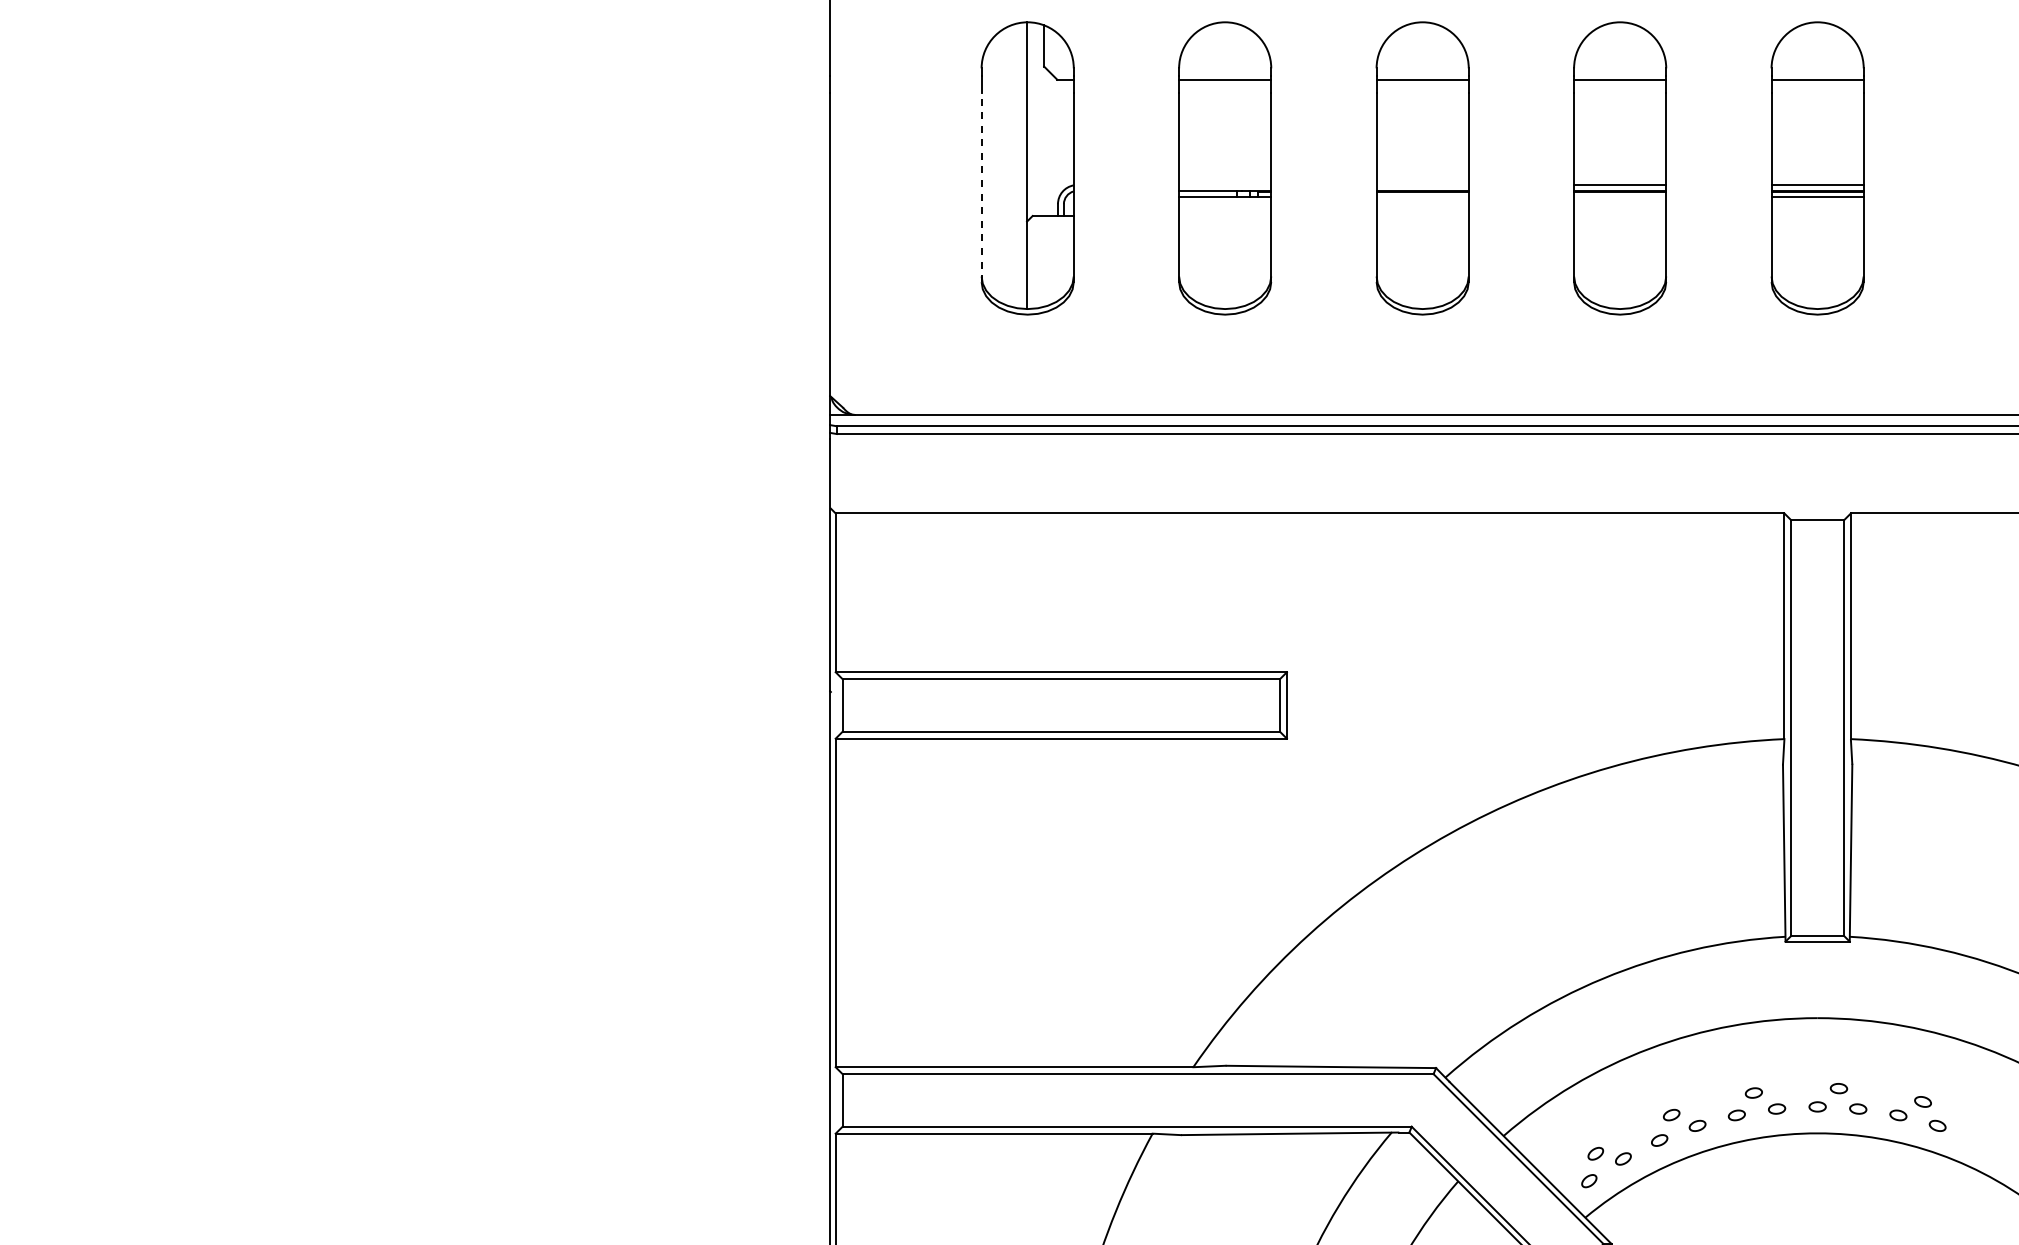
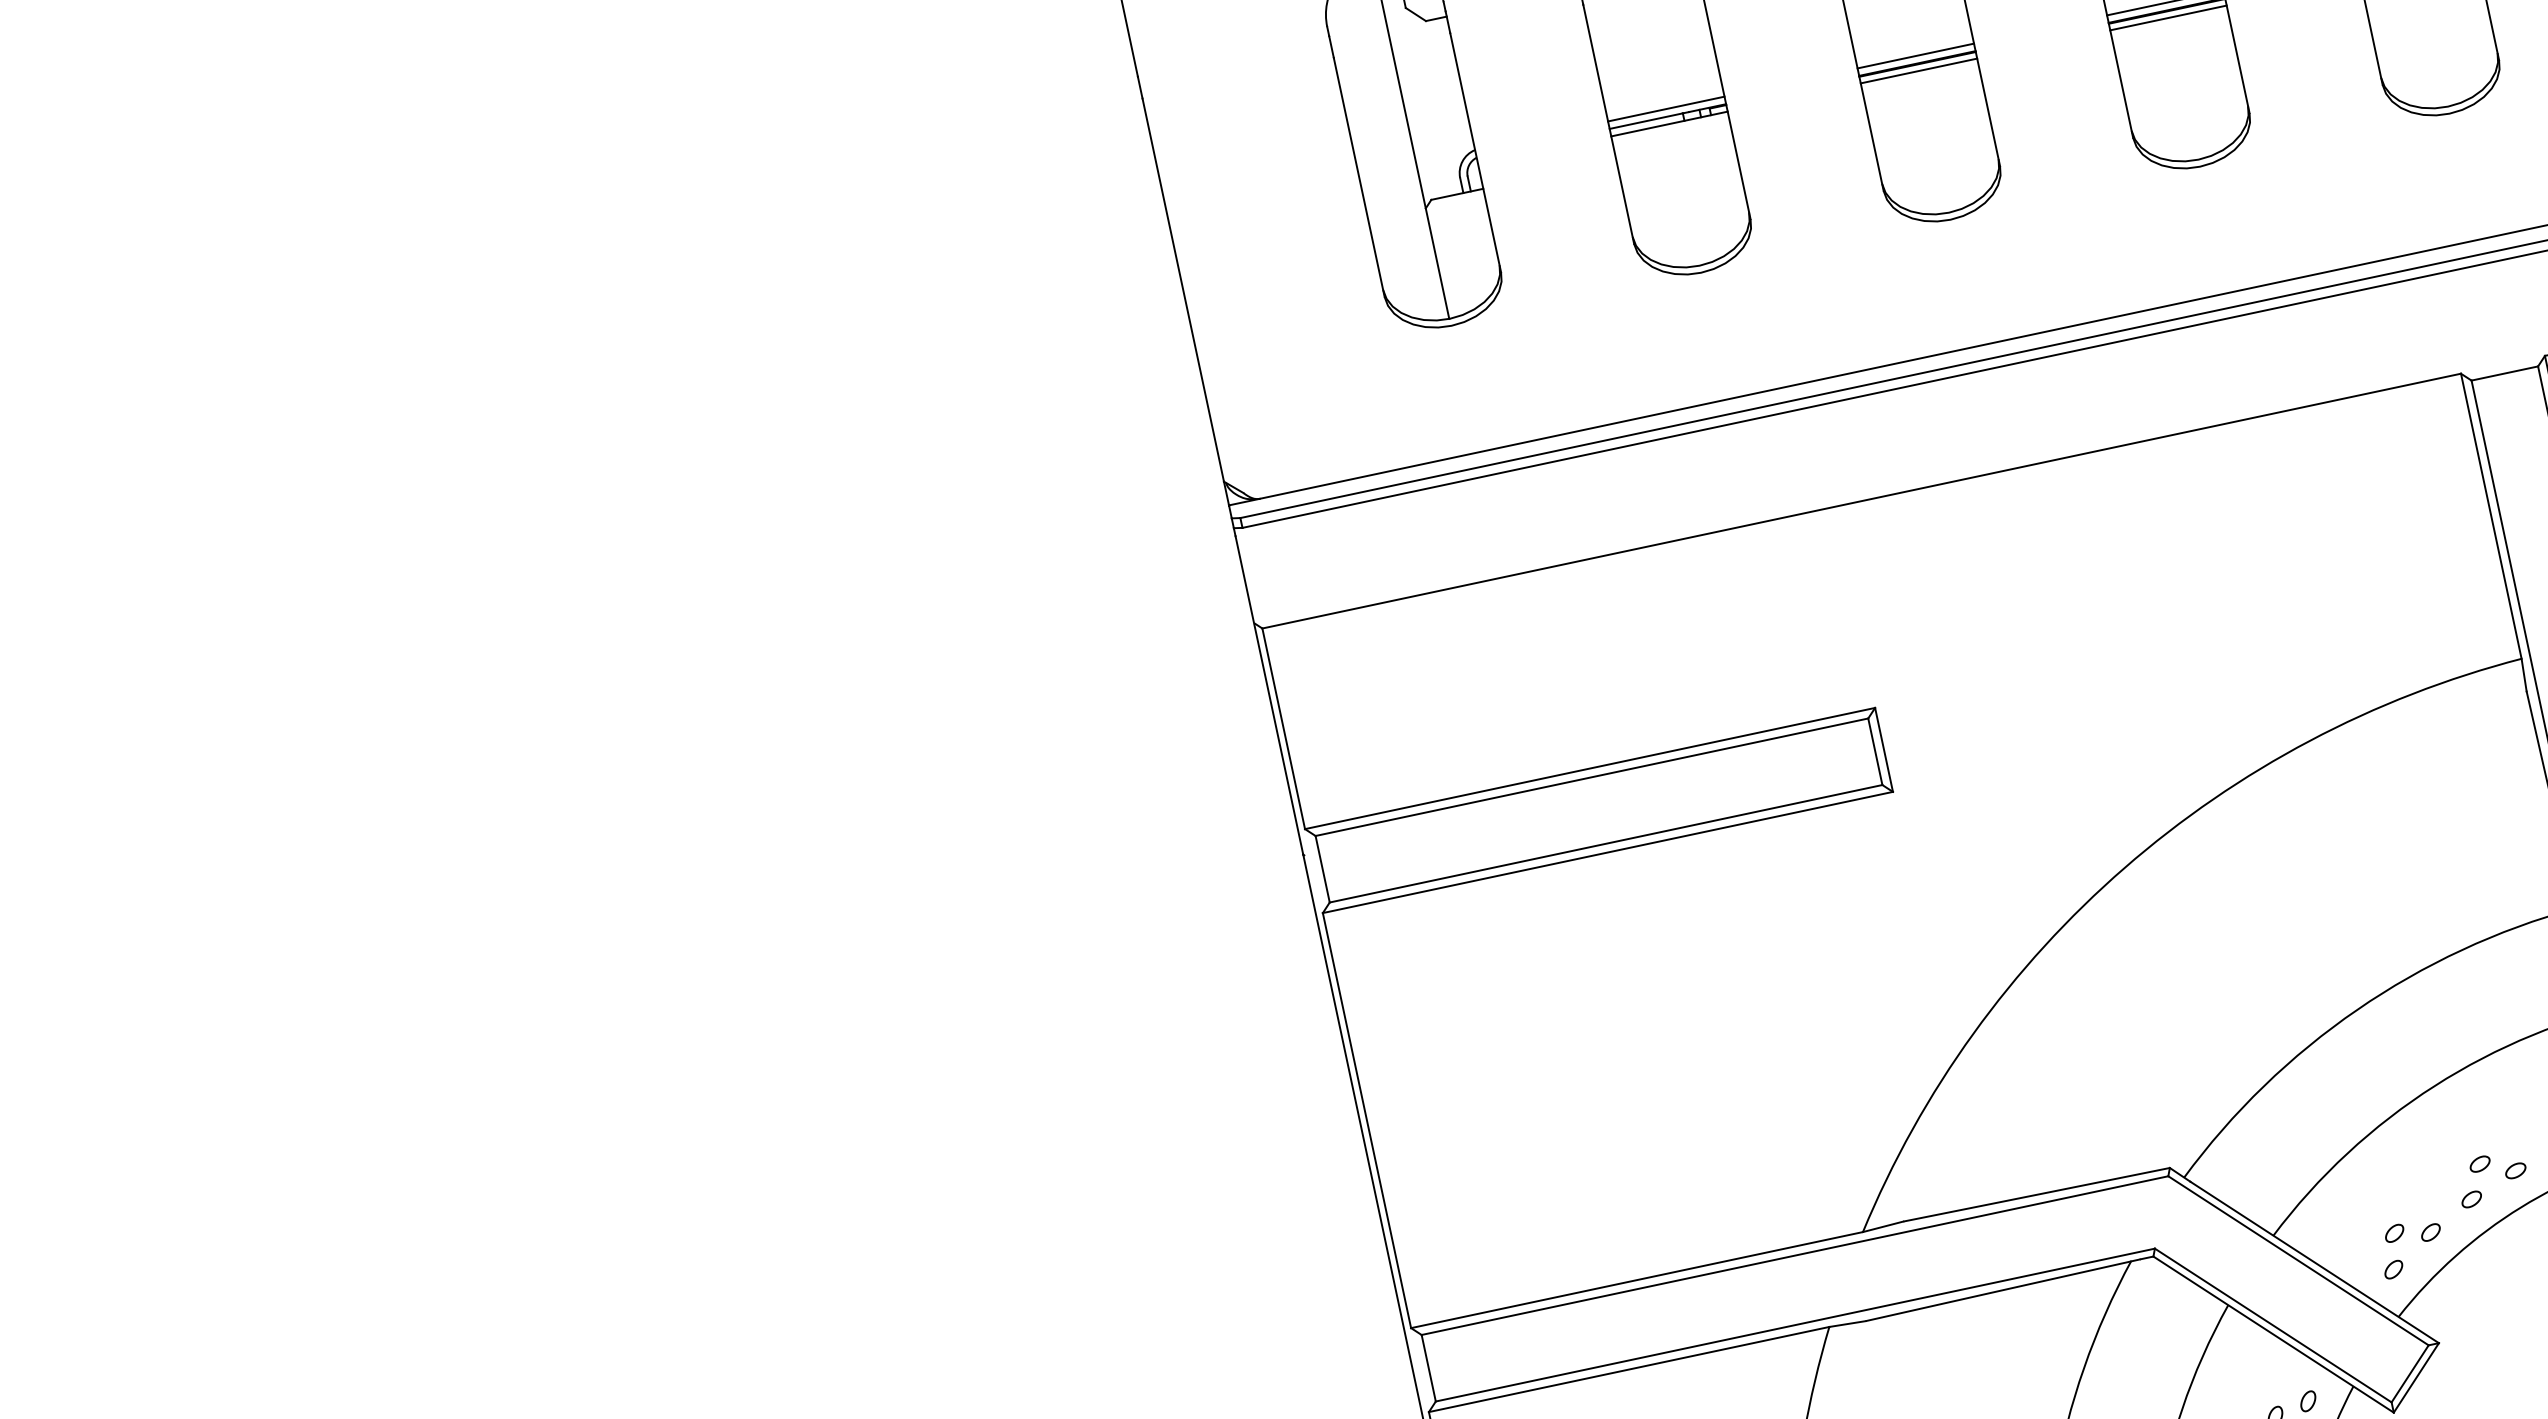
line: (1225, 185) -> (1666, 109), added
line: (1422, 185) -> (1915, 56), added
line: (981, 187) -> (1359, 177), dashed -> solid
line: (1422, 196) -> (1918, 70), added
line: (1620, 196) -> (2168, 17), added

